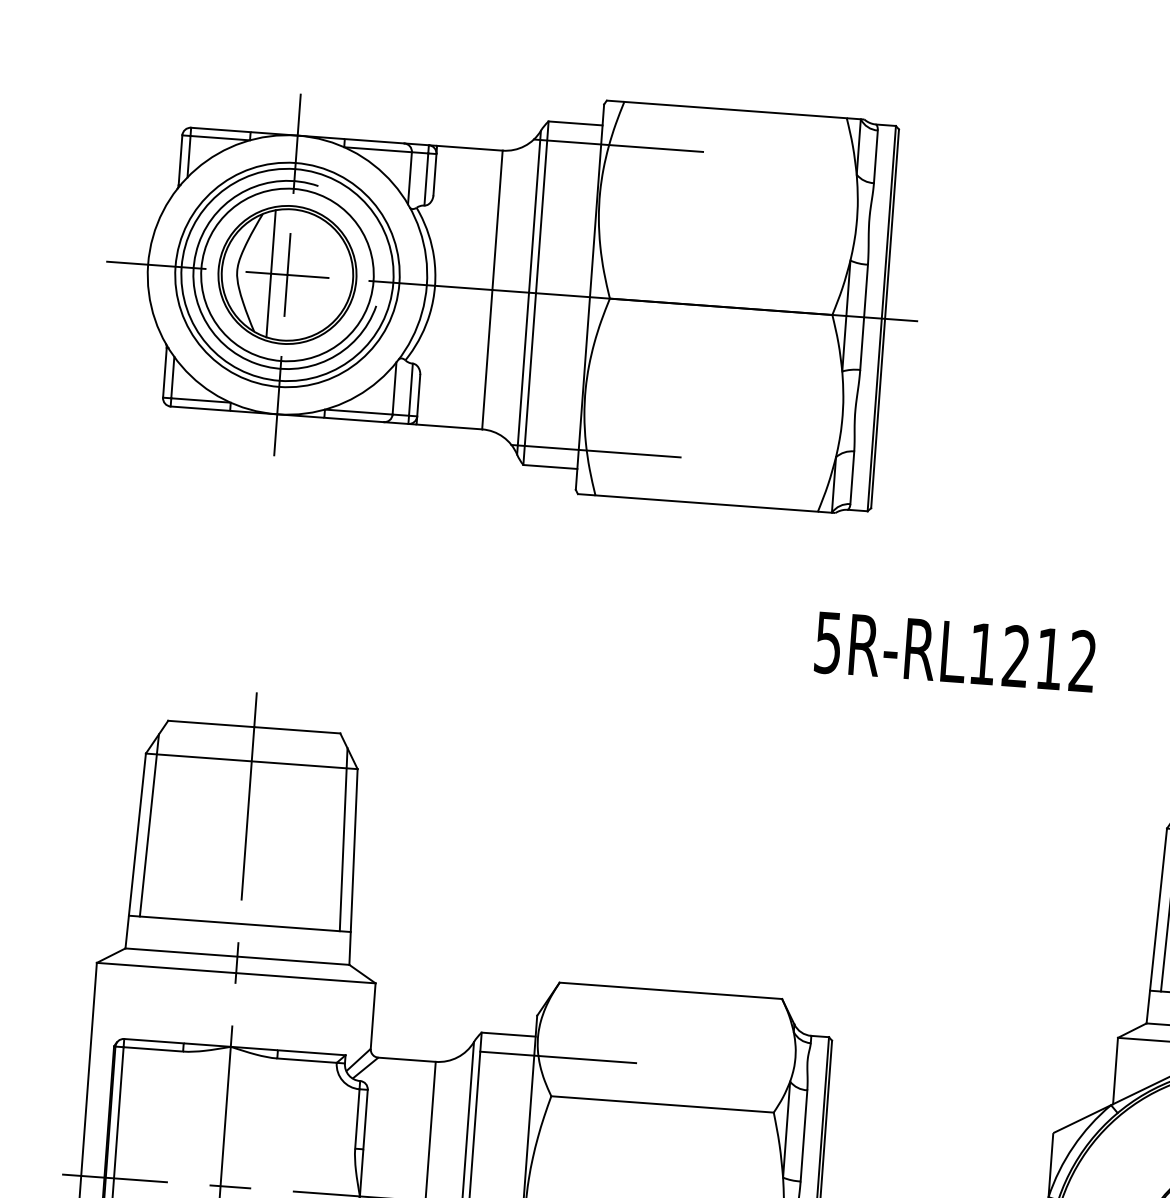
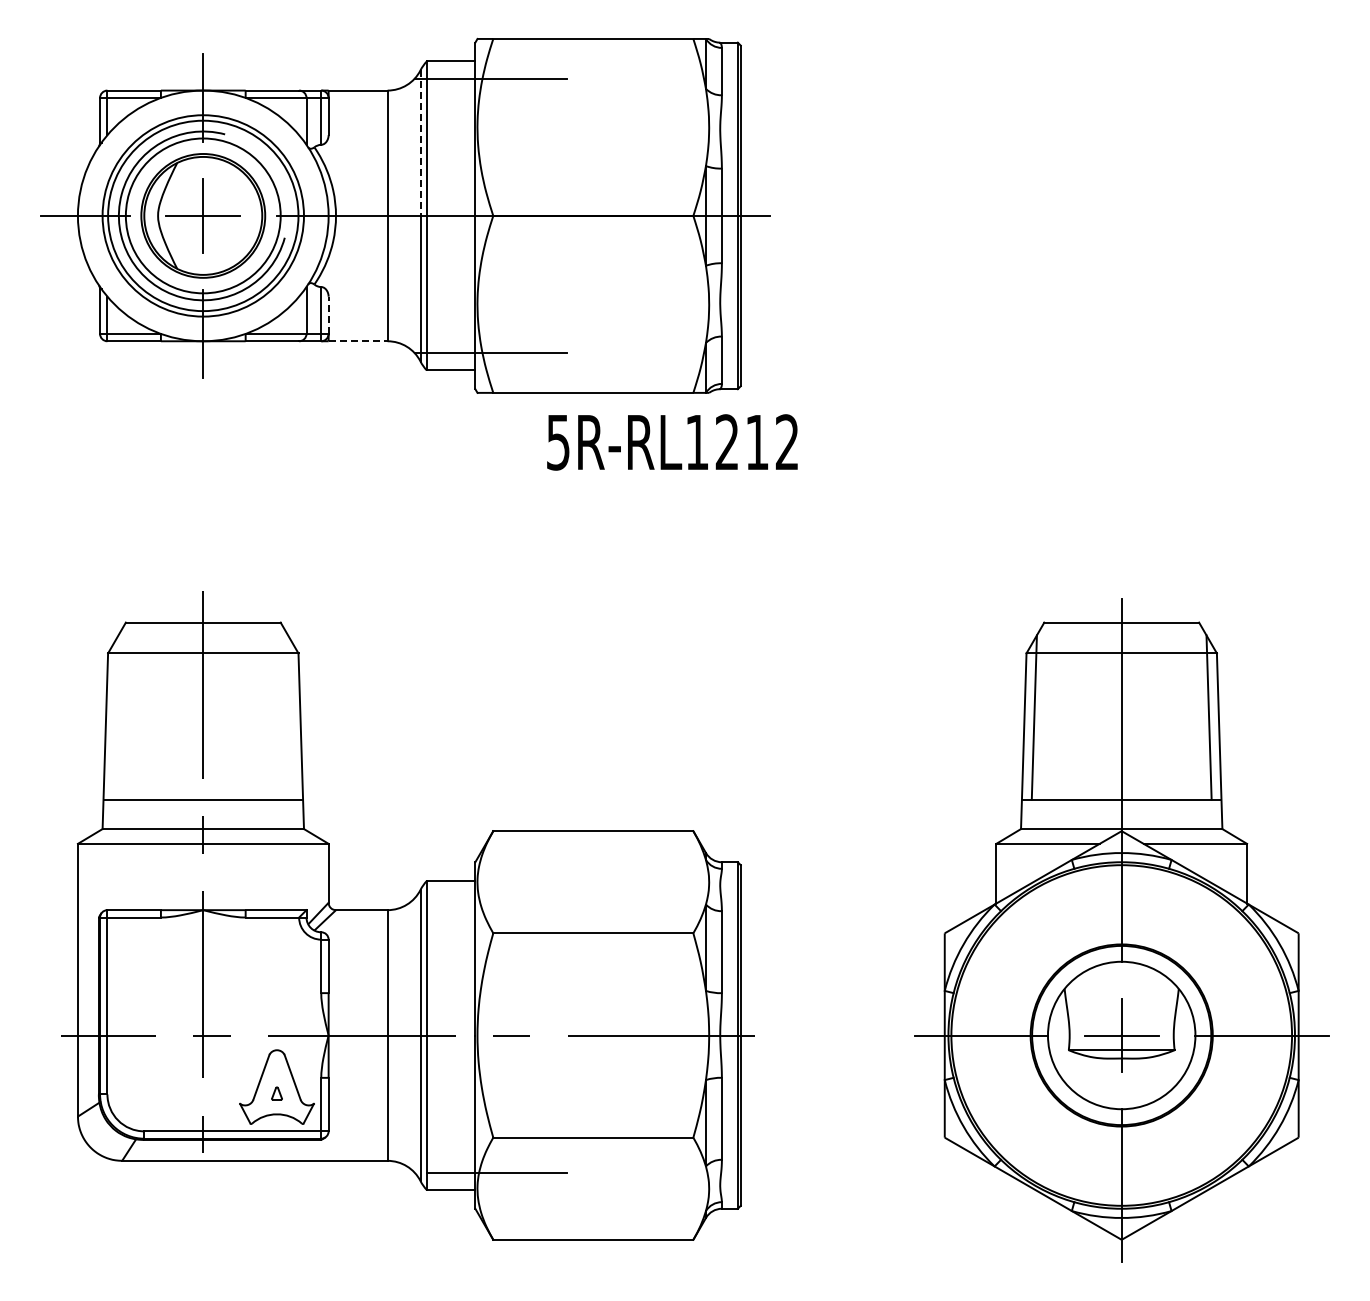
line: (534, 212) -> (420, 143), solid -> dashed
line: (271, 273) -> (188, 215), removed
line: (418, 395) -> (328, 315), solid -> dashed
line: (449, 427) -> (358, 341), solid -> dashed
text: (955, 652) -> (672, 442), moved
line: (148, 825) -> (115, 717), removed
line: (343, 839) -> (290, 717), removed
line: (557, 1057) -> (496, 898), removed

